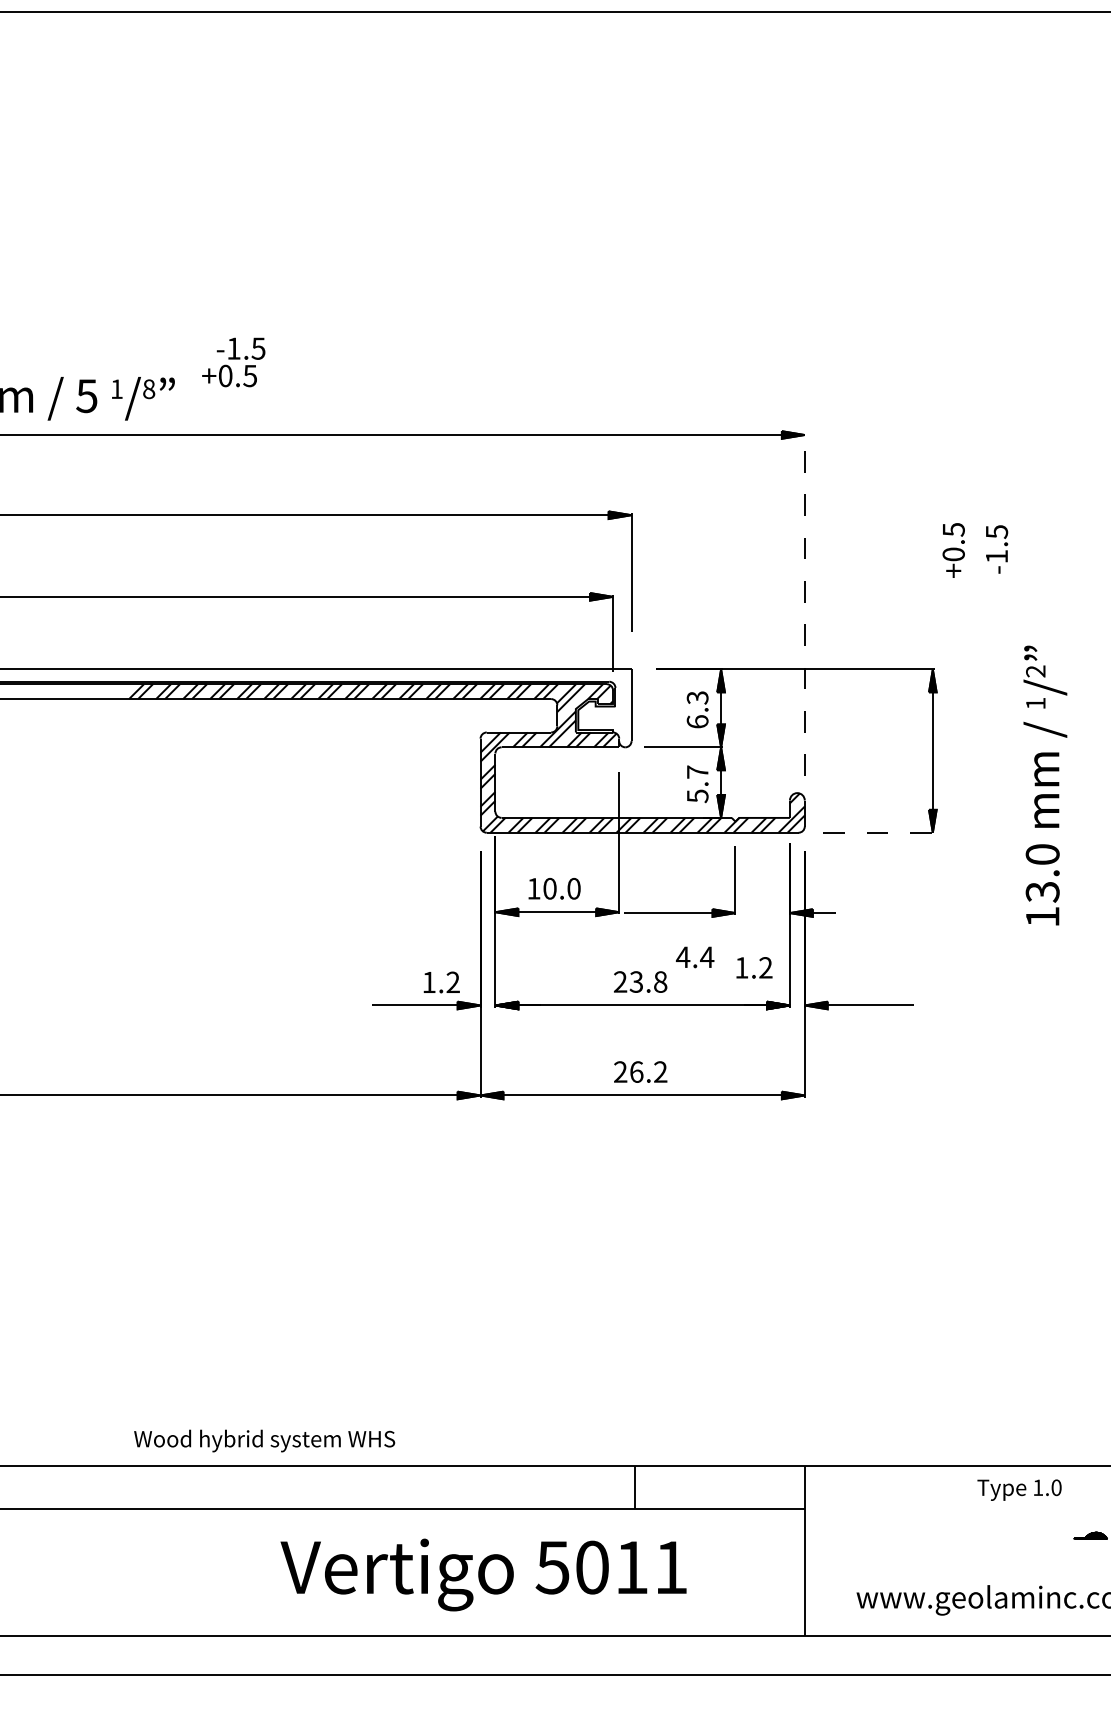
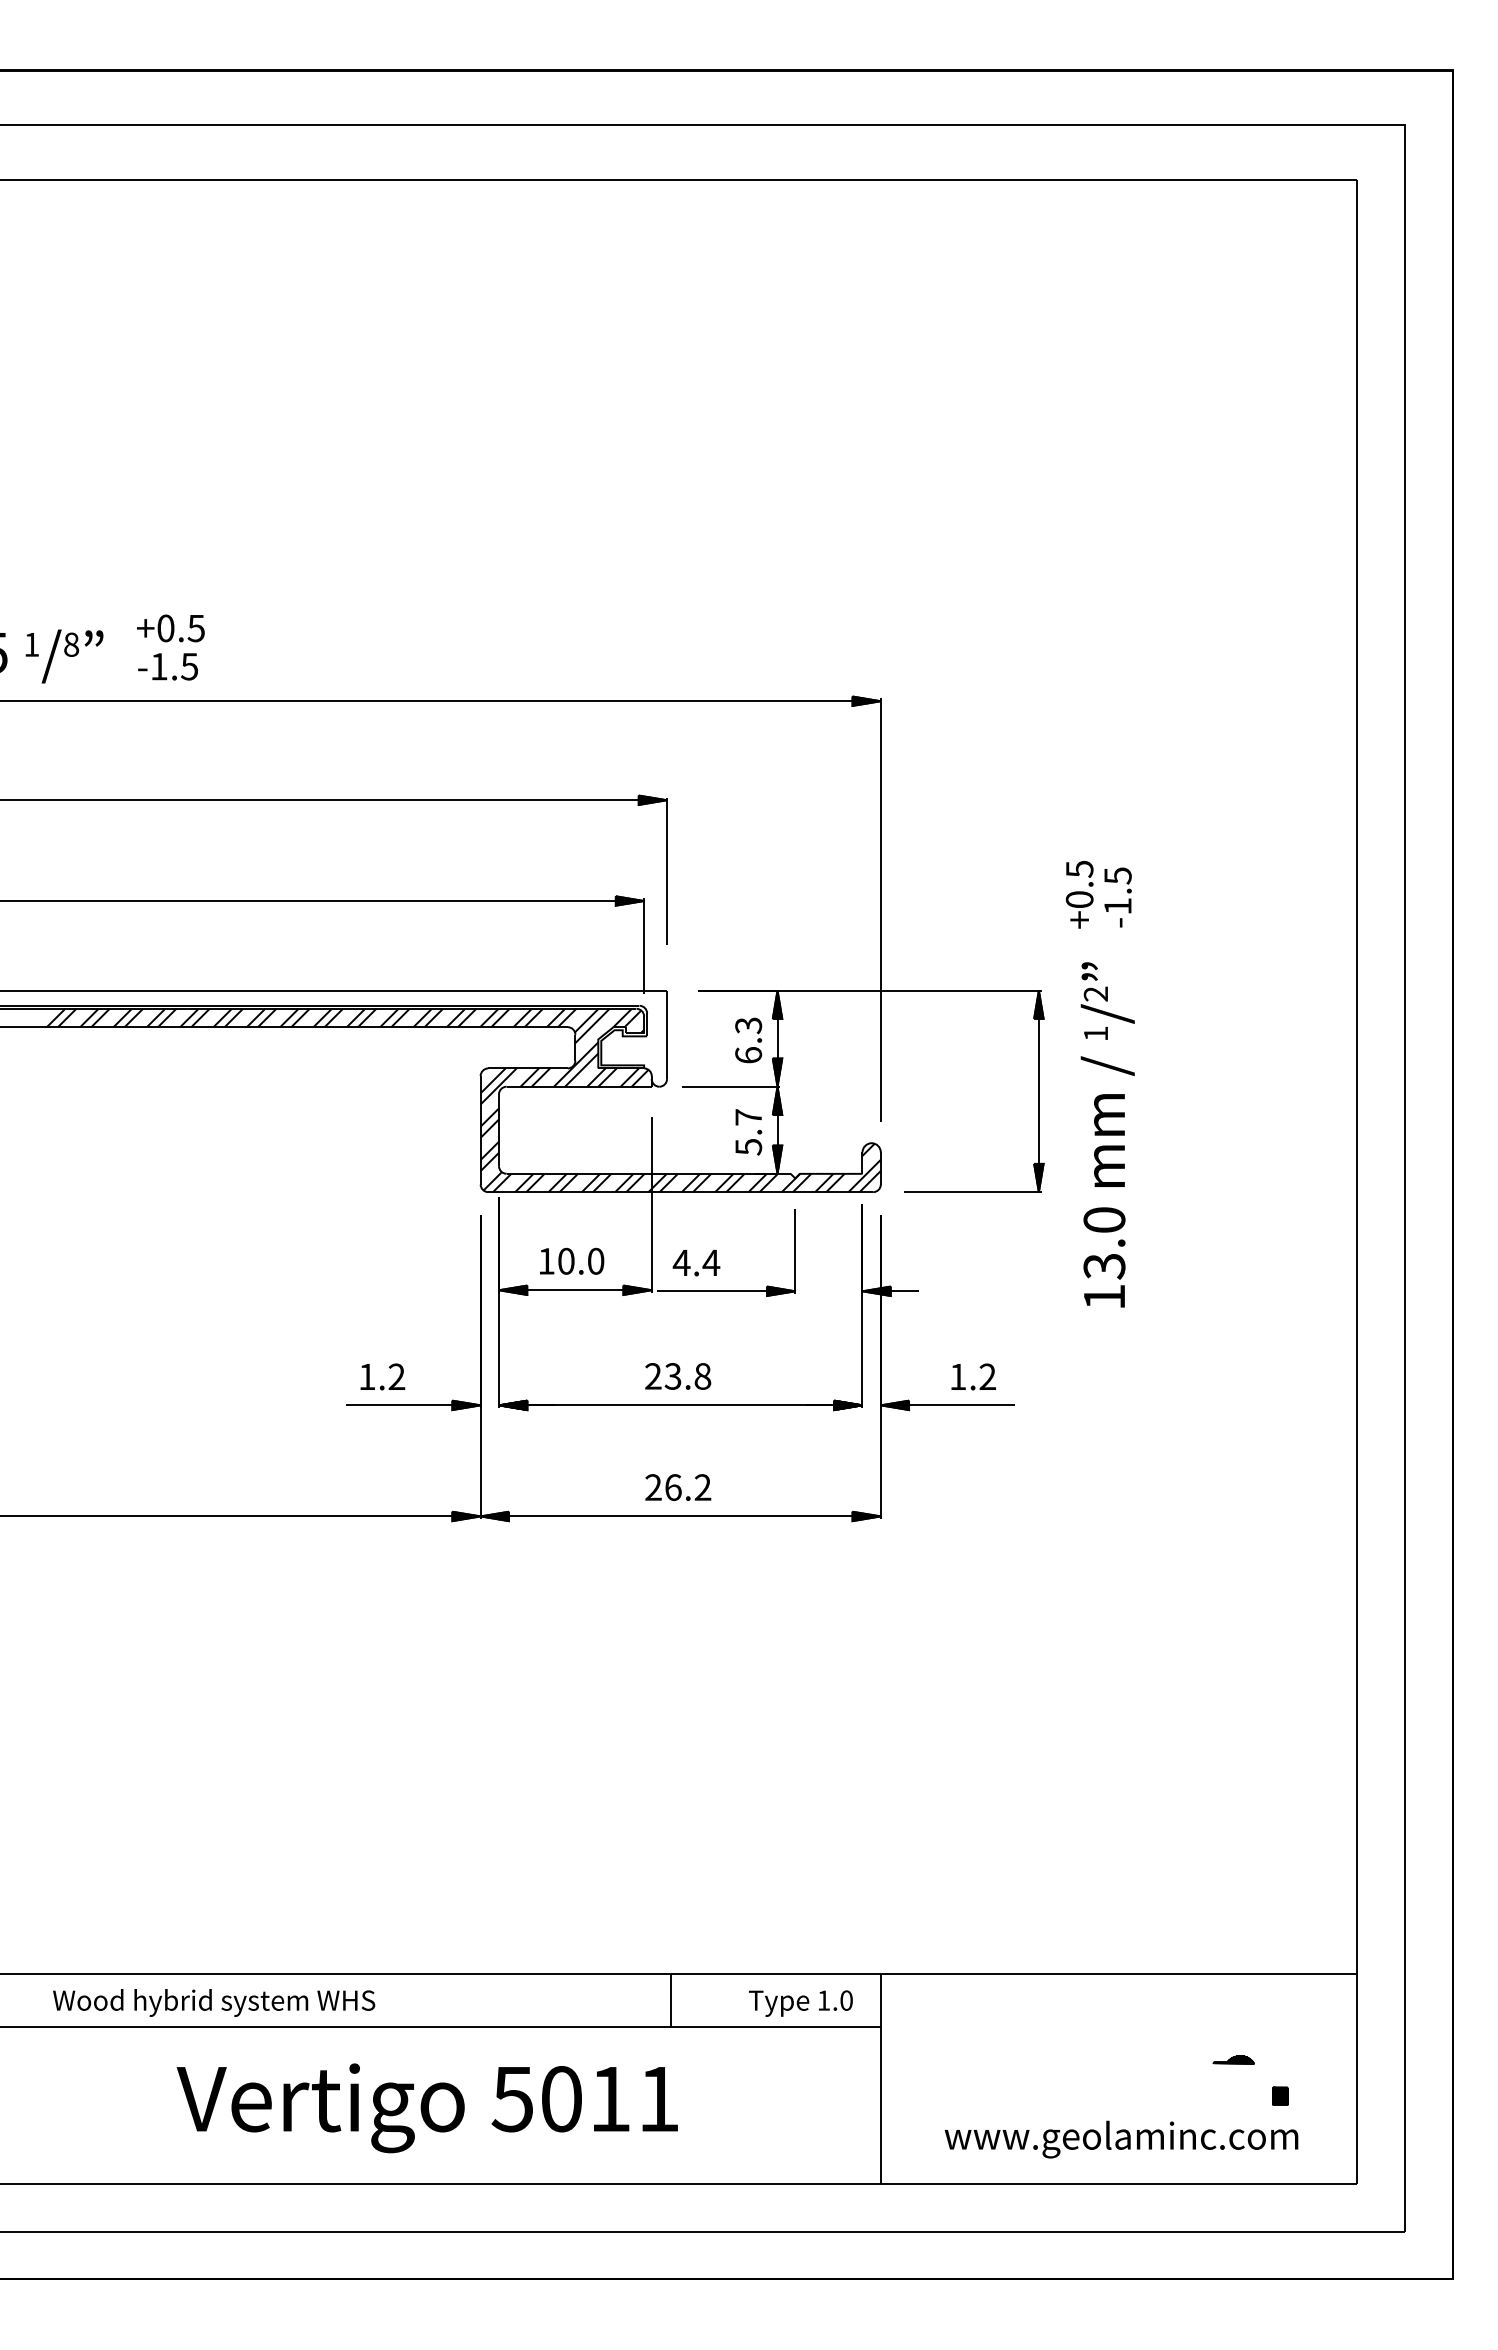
text: (240, 348) -> (167, 666), moved
text: (996, 549) -> (1117, 897), moved
text: (953, 550) -> (1079, 894), moved
line: (804, 604) -> (880, 910), dashed -> solid
text: (1045, 785) -> (1107, 1134), moved
line: (879, 833) -> (972, 1192), dashed -> solid
text: (695, 957) -> (696, 1263), moved
text: (754, 967) -> (973, 1376), moved
text: (441, 982) -> (382, 1376), moved
text: (264, 1440) -> (214, 2002), moved
text: (1019, 1490) -> (800, 2003), moved
text: (482, 1575) -> (426, 2108), moved

